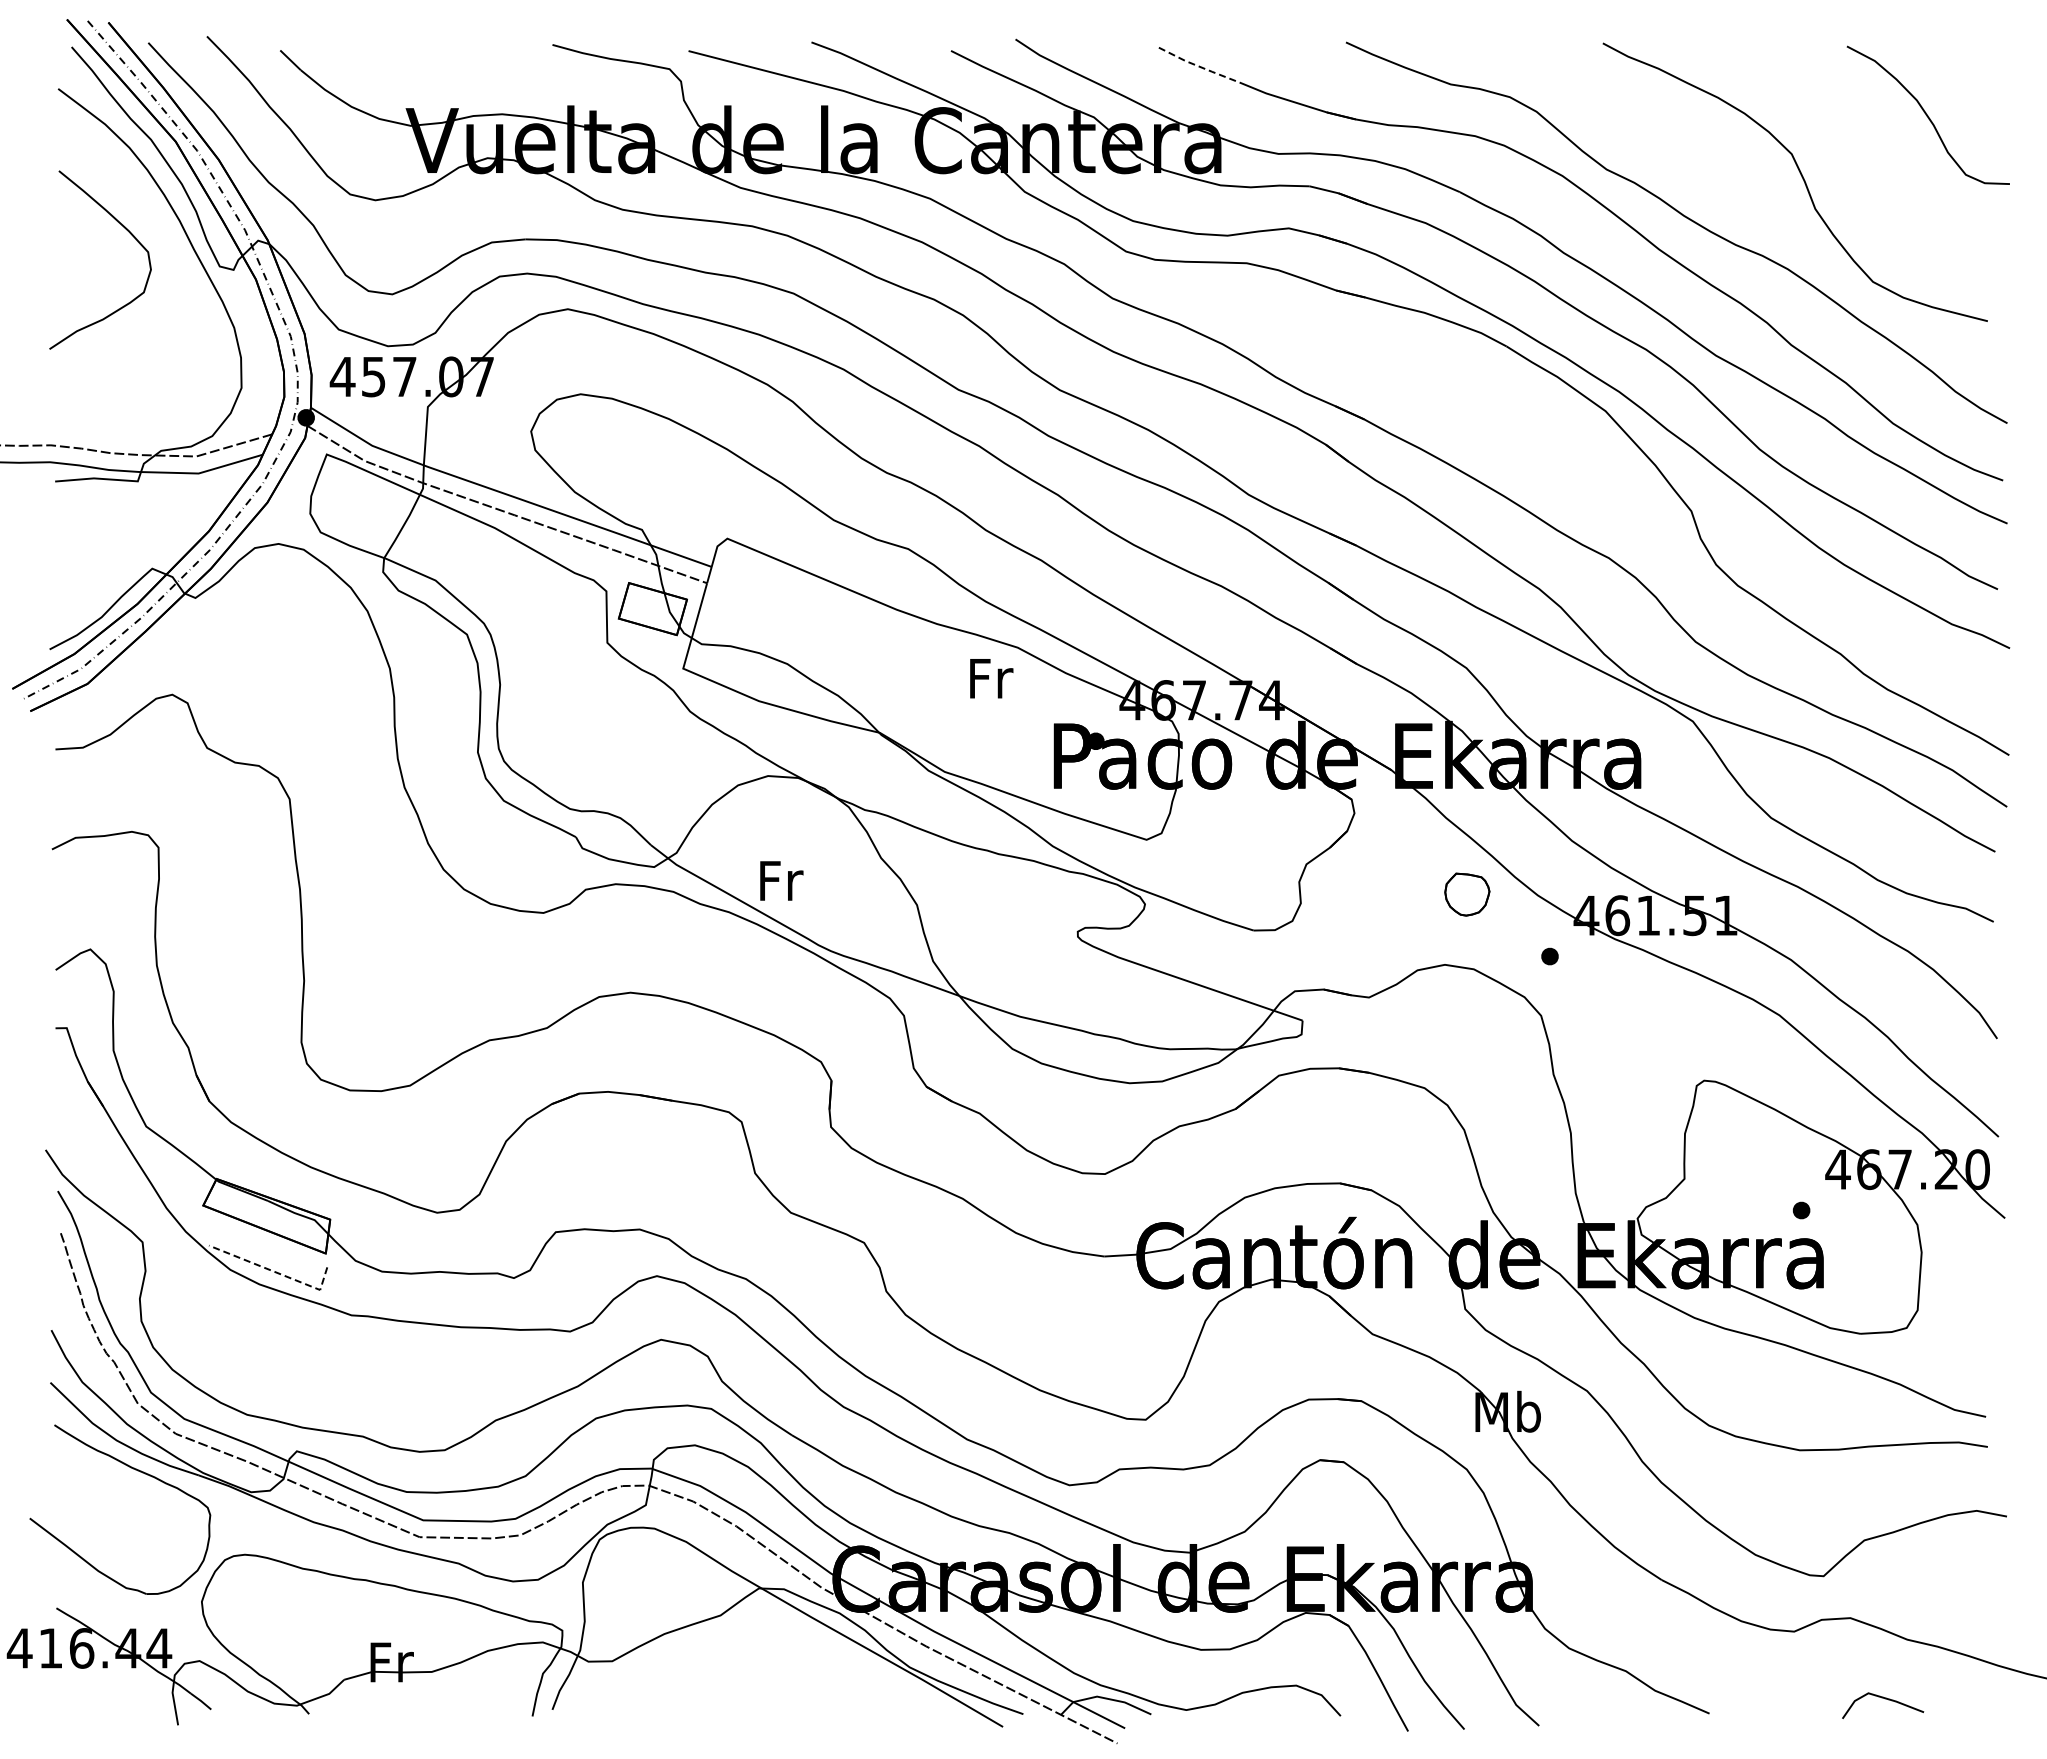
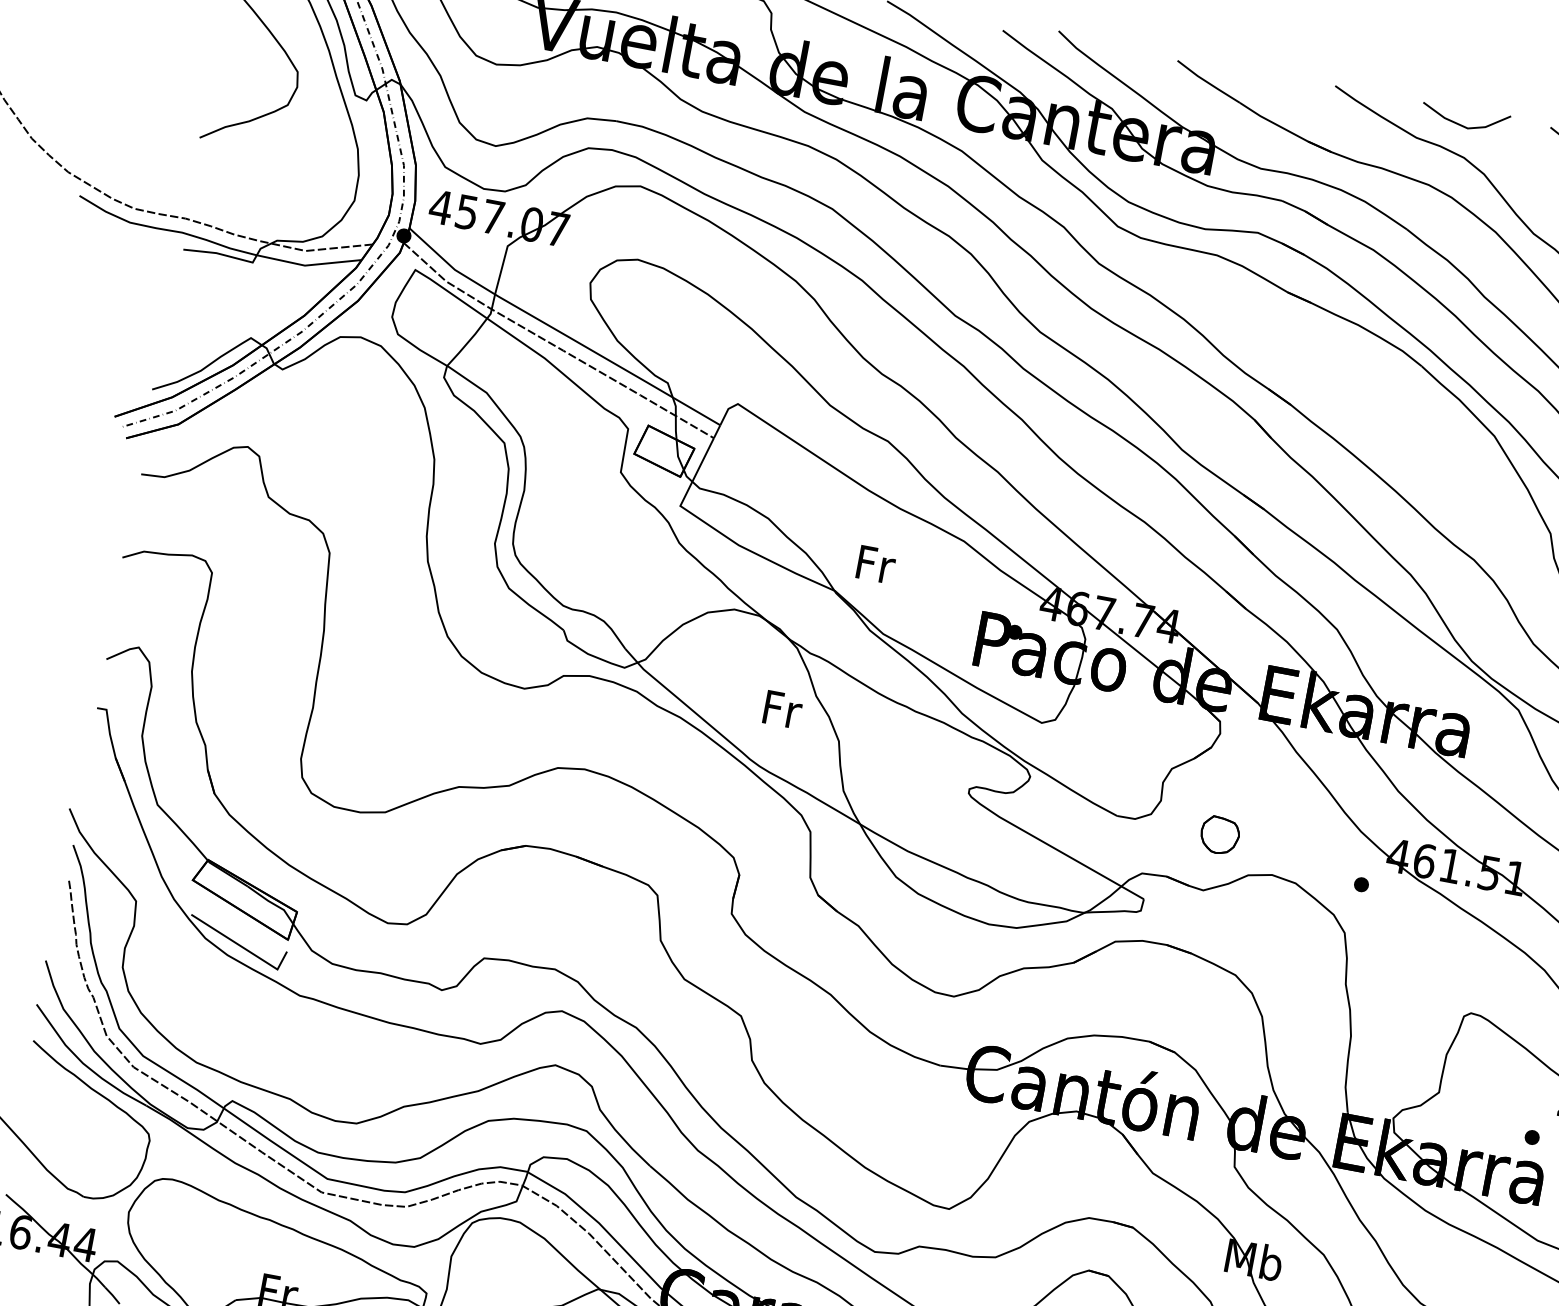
line: (1500, 59) -> (1462, 124), added
line: (1199, 66) -> (1208, 82), dashed -> solid
text: (991, 678) -> (876, 564), moved
text: (781, 880) -> (782, 709), moved
part: (1467, 894) -> (1220, 835), moved
line: (275, 1272) -> (242, 947), dashed -> solid

